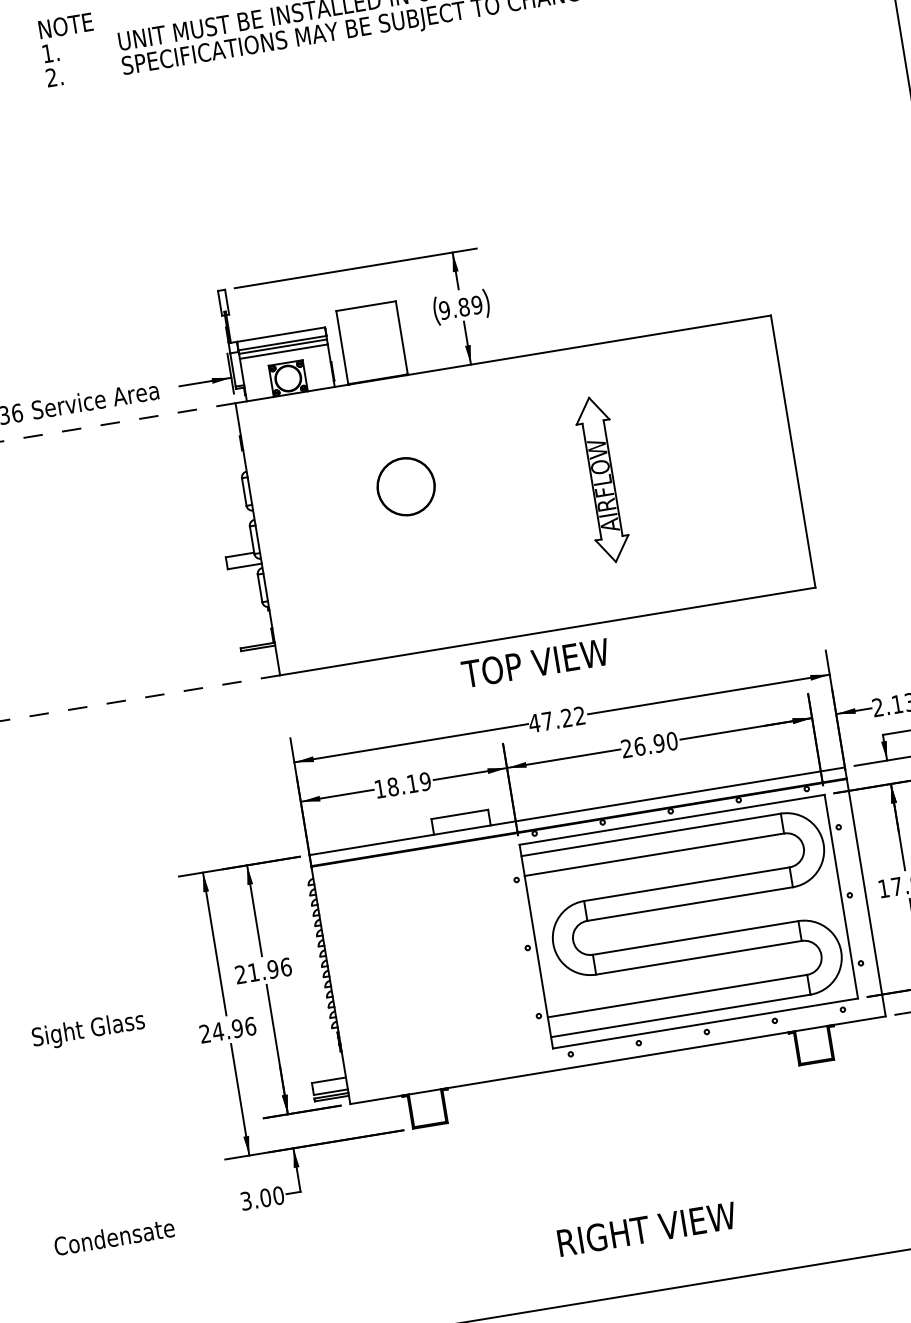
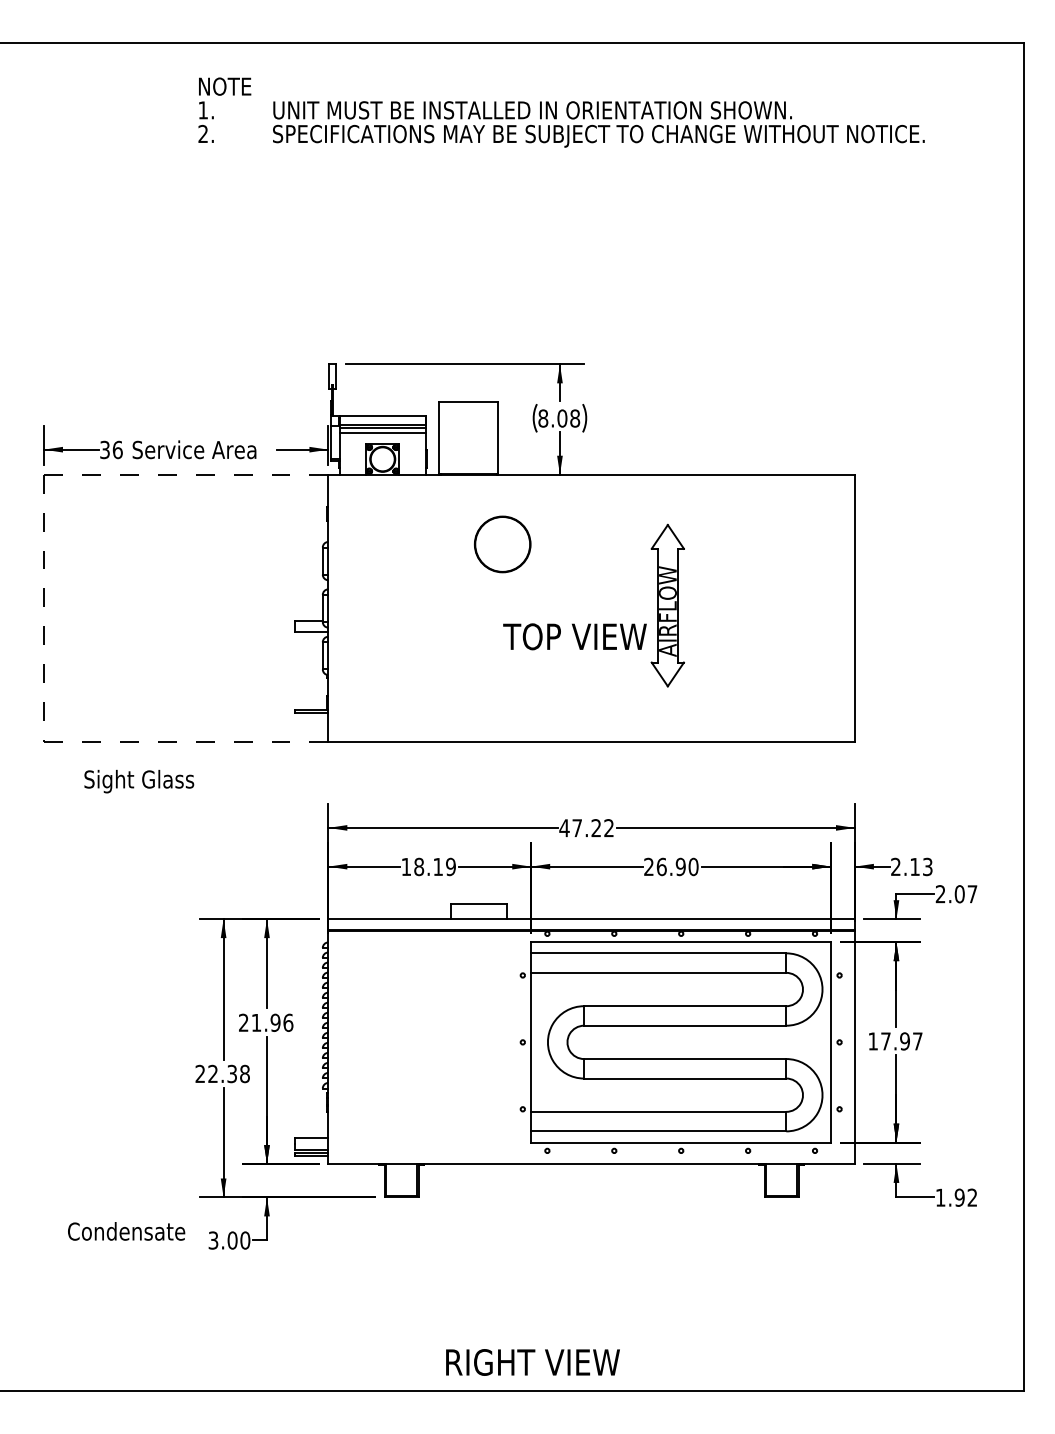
text: (461, 307) -> (559, 418), 9.89 -> 8.08
part: (405, 486) -> (502, 544), moved
text: (535, 663) -> (574, 636), moved
text: (233, 1028) -> (228, 1073), 24.96 -> 22.38
text: (88, 1030) -> (139, 781), moved
text: (646, 1229) -> (532, 1362), moved
text: (114, 1237) -> (126, 1231), moved

